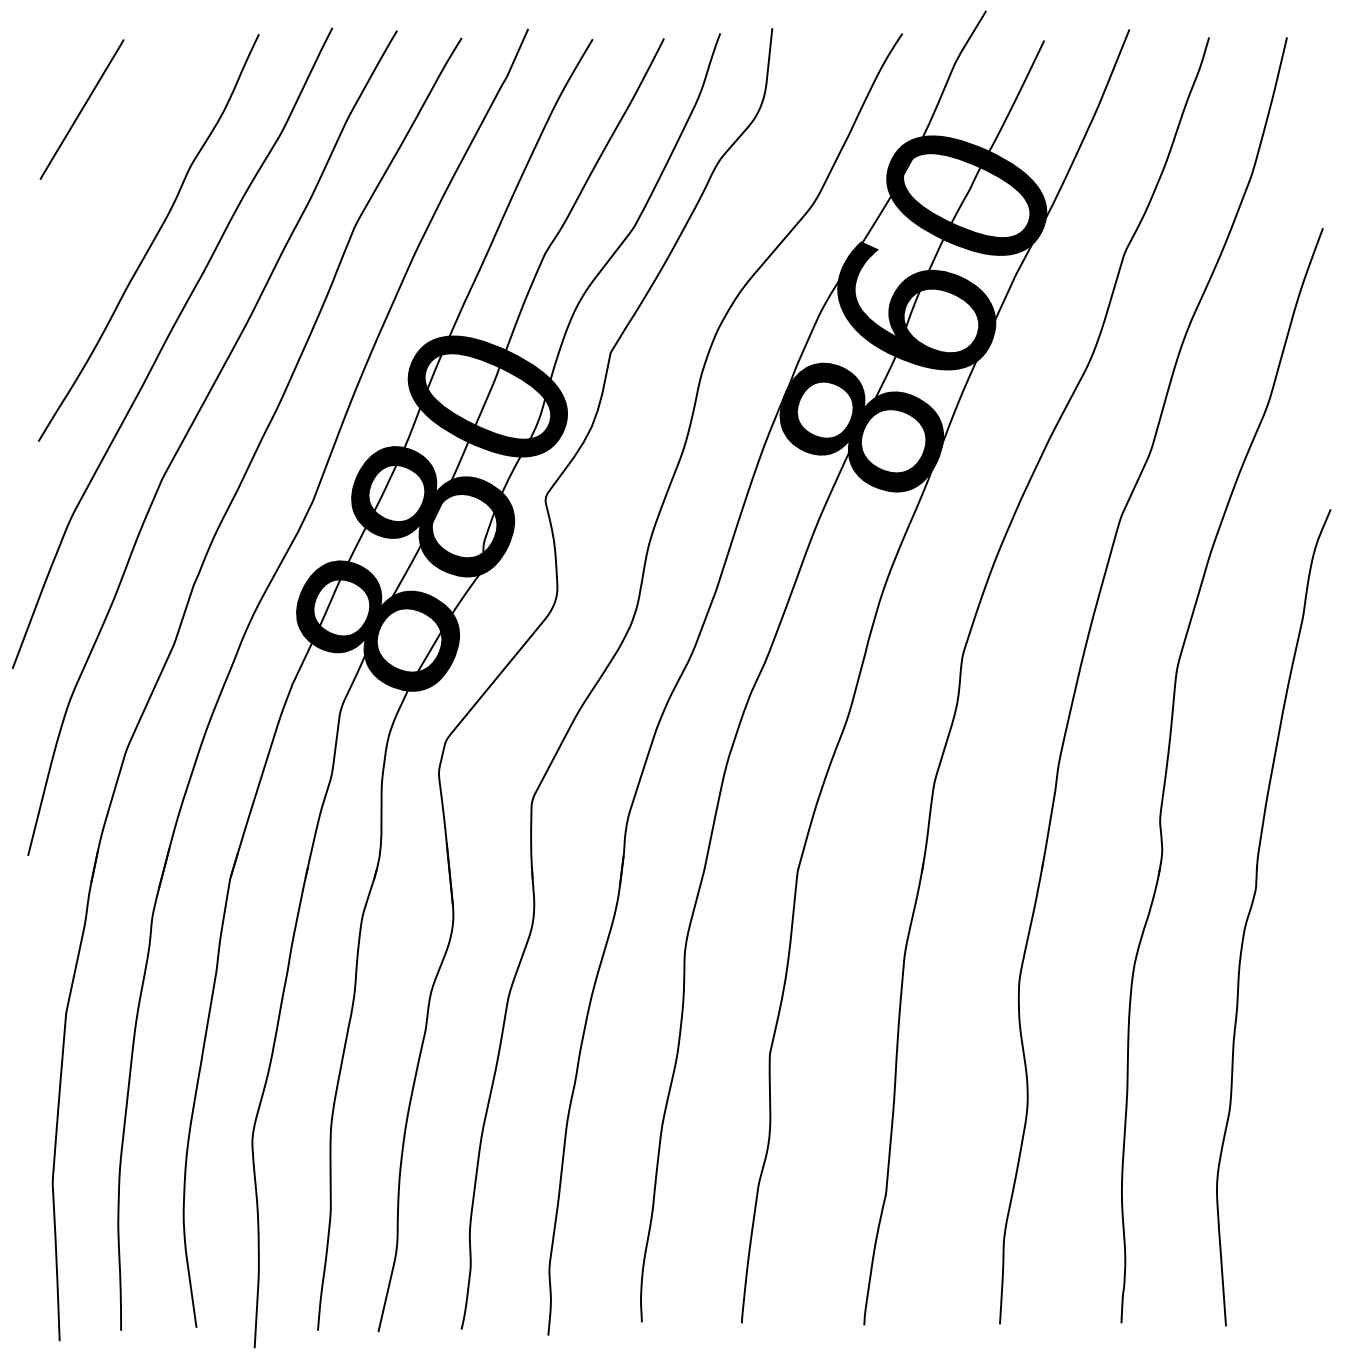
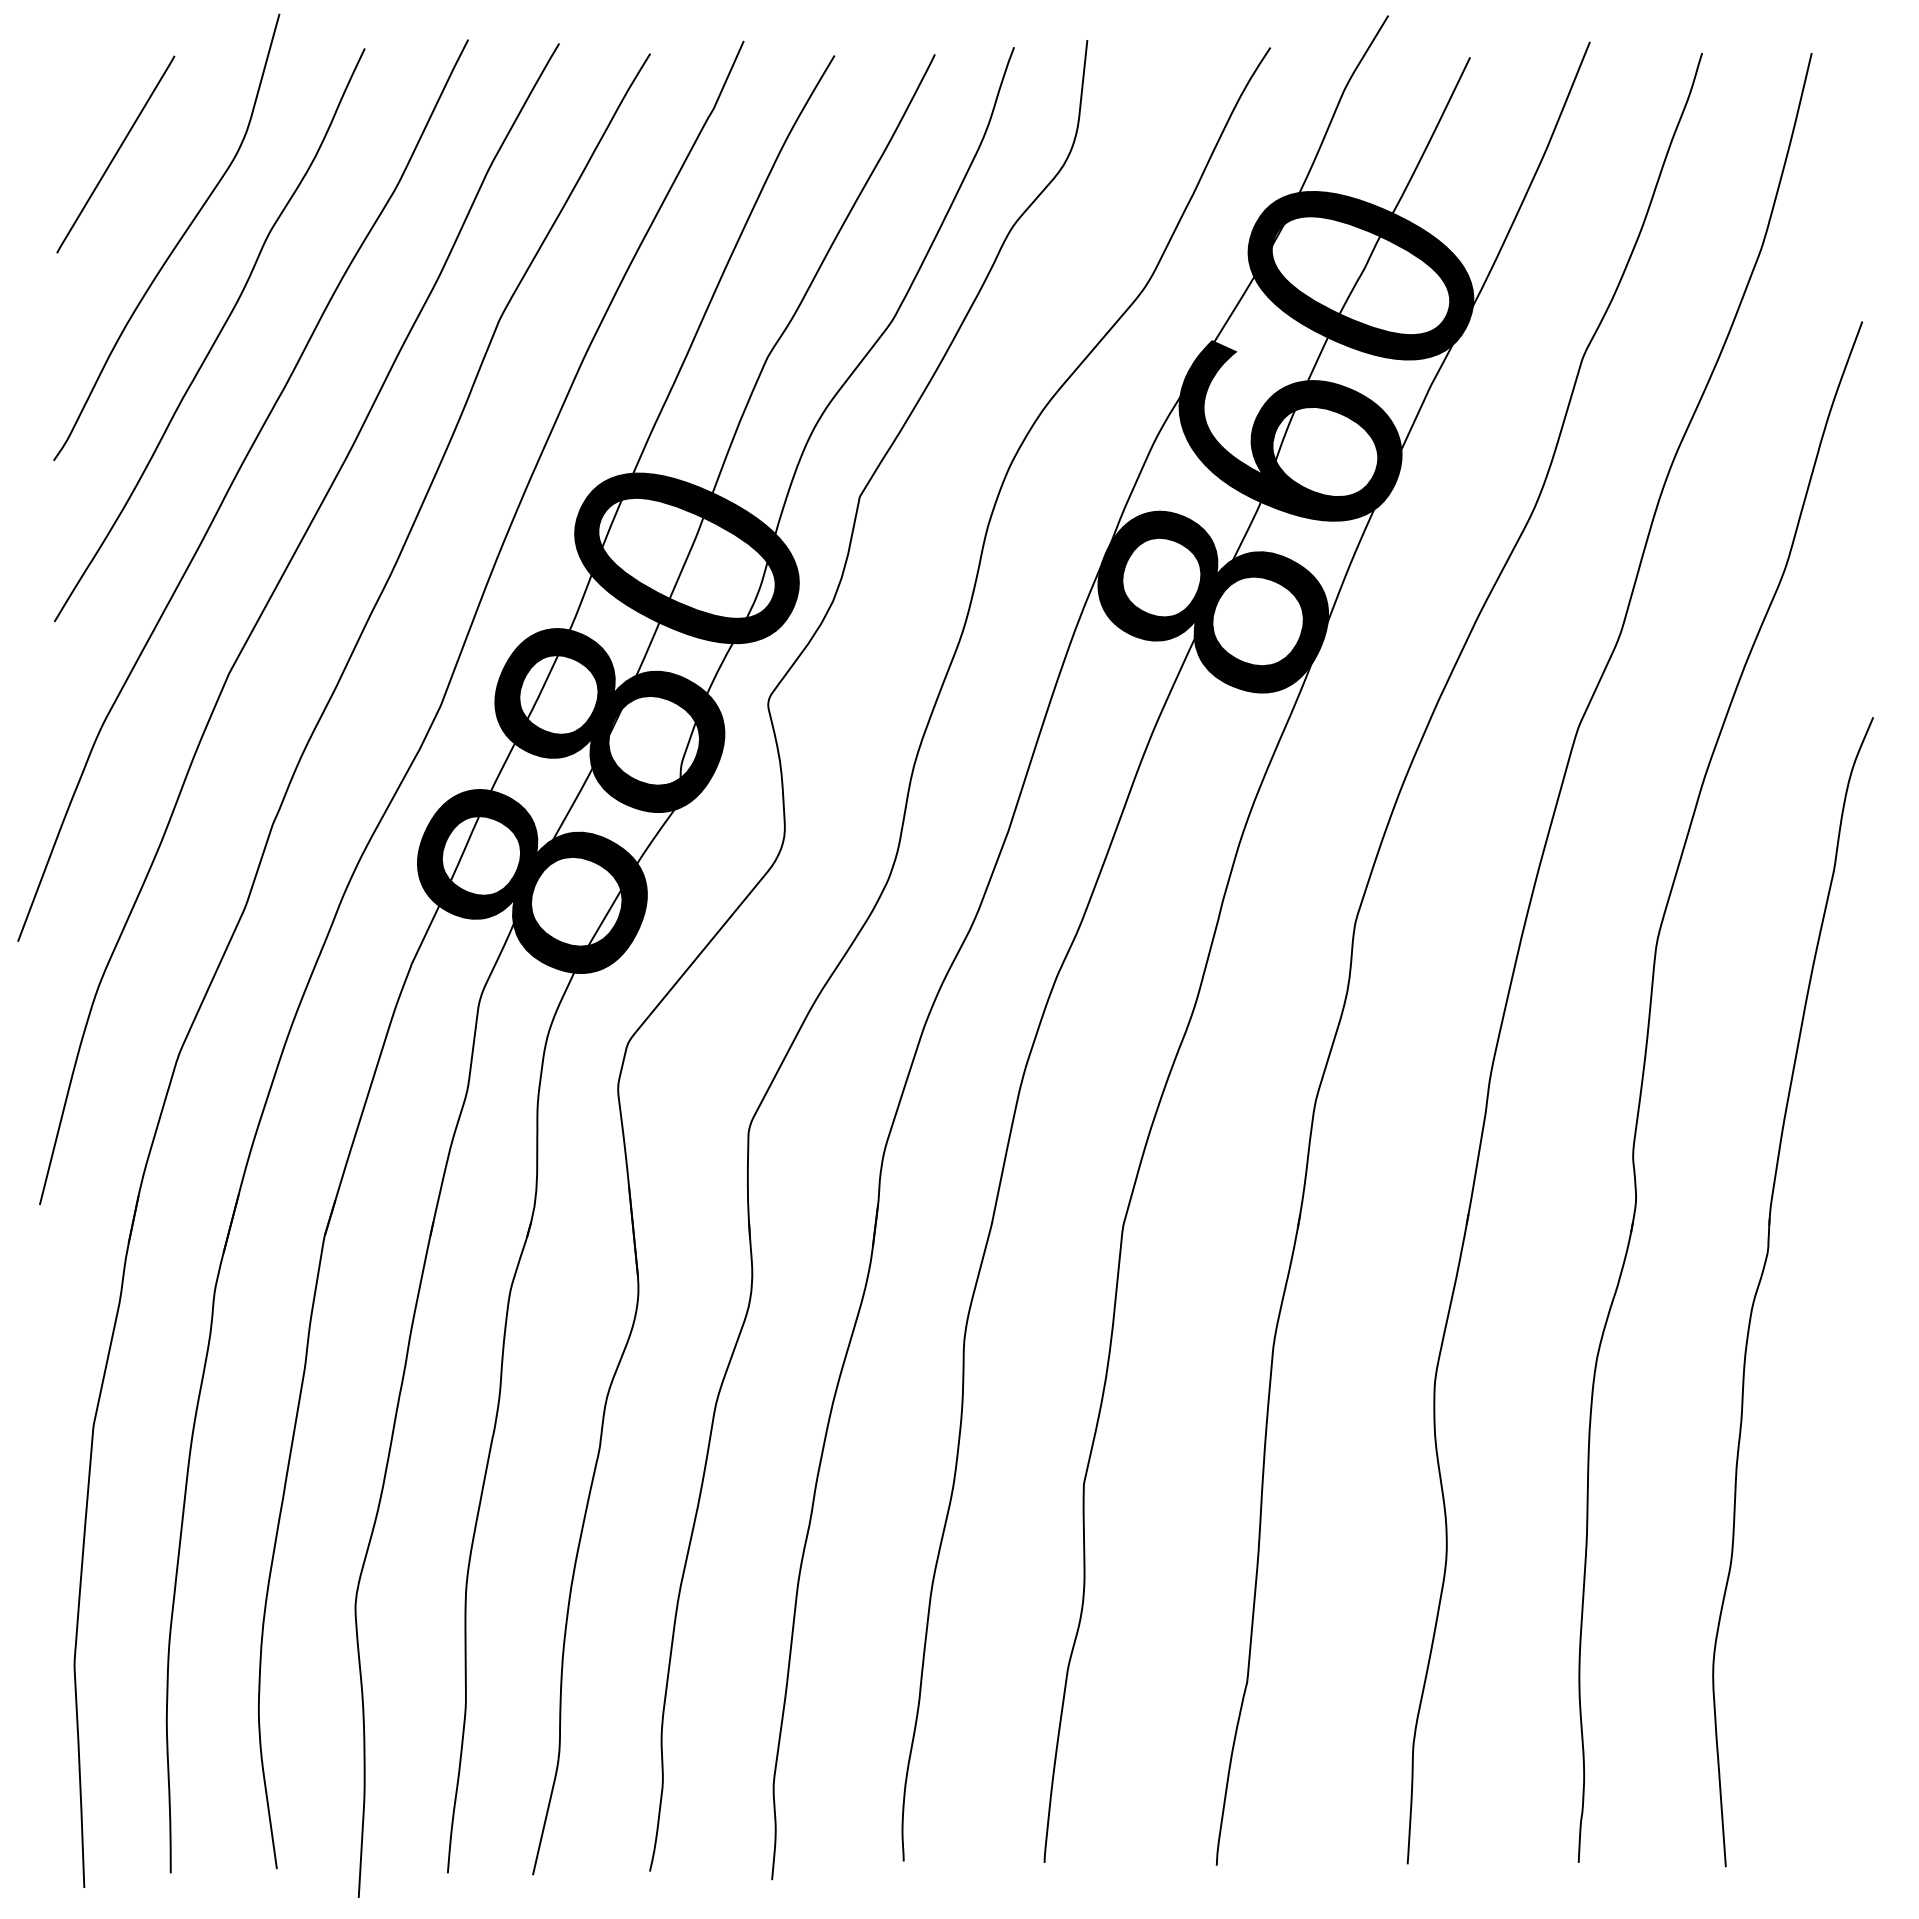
curve: (125, 172) -> (176, 243), added

